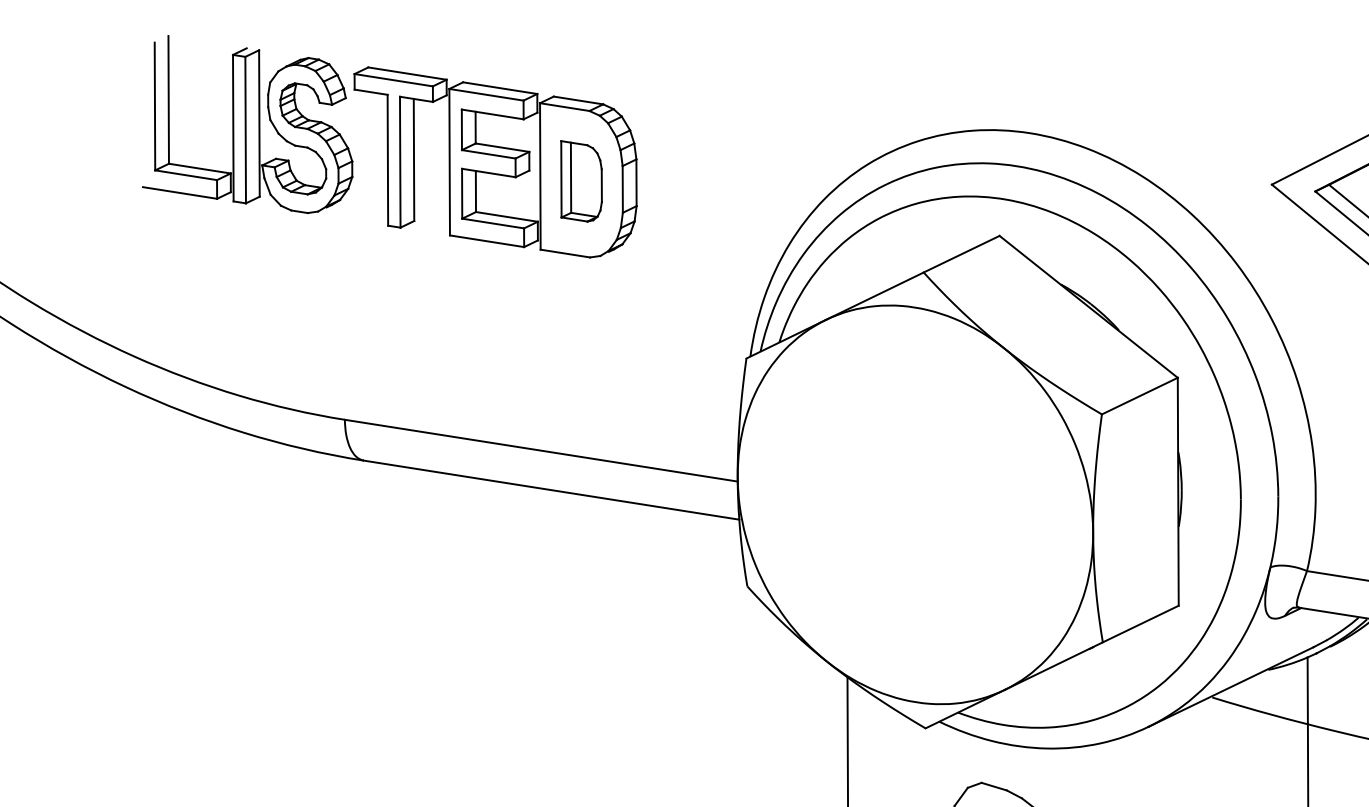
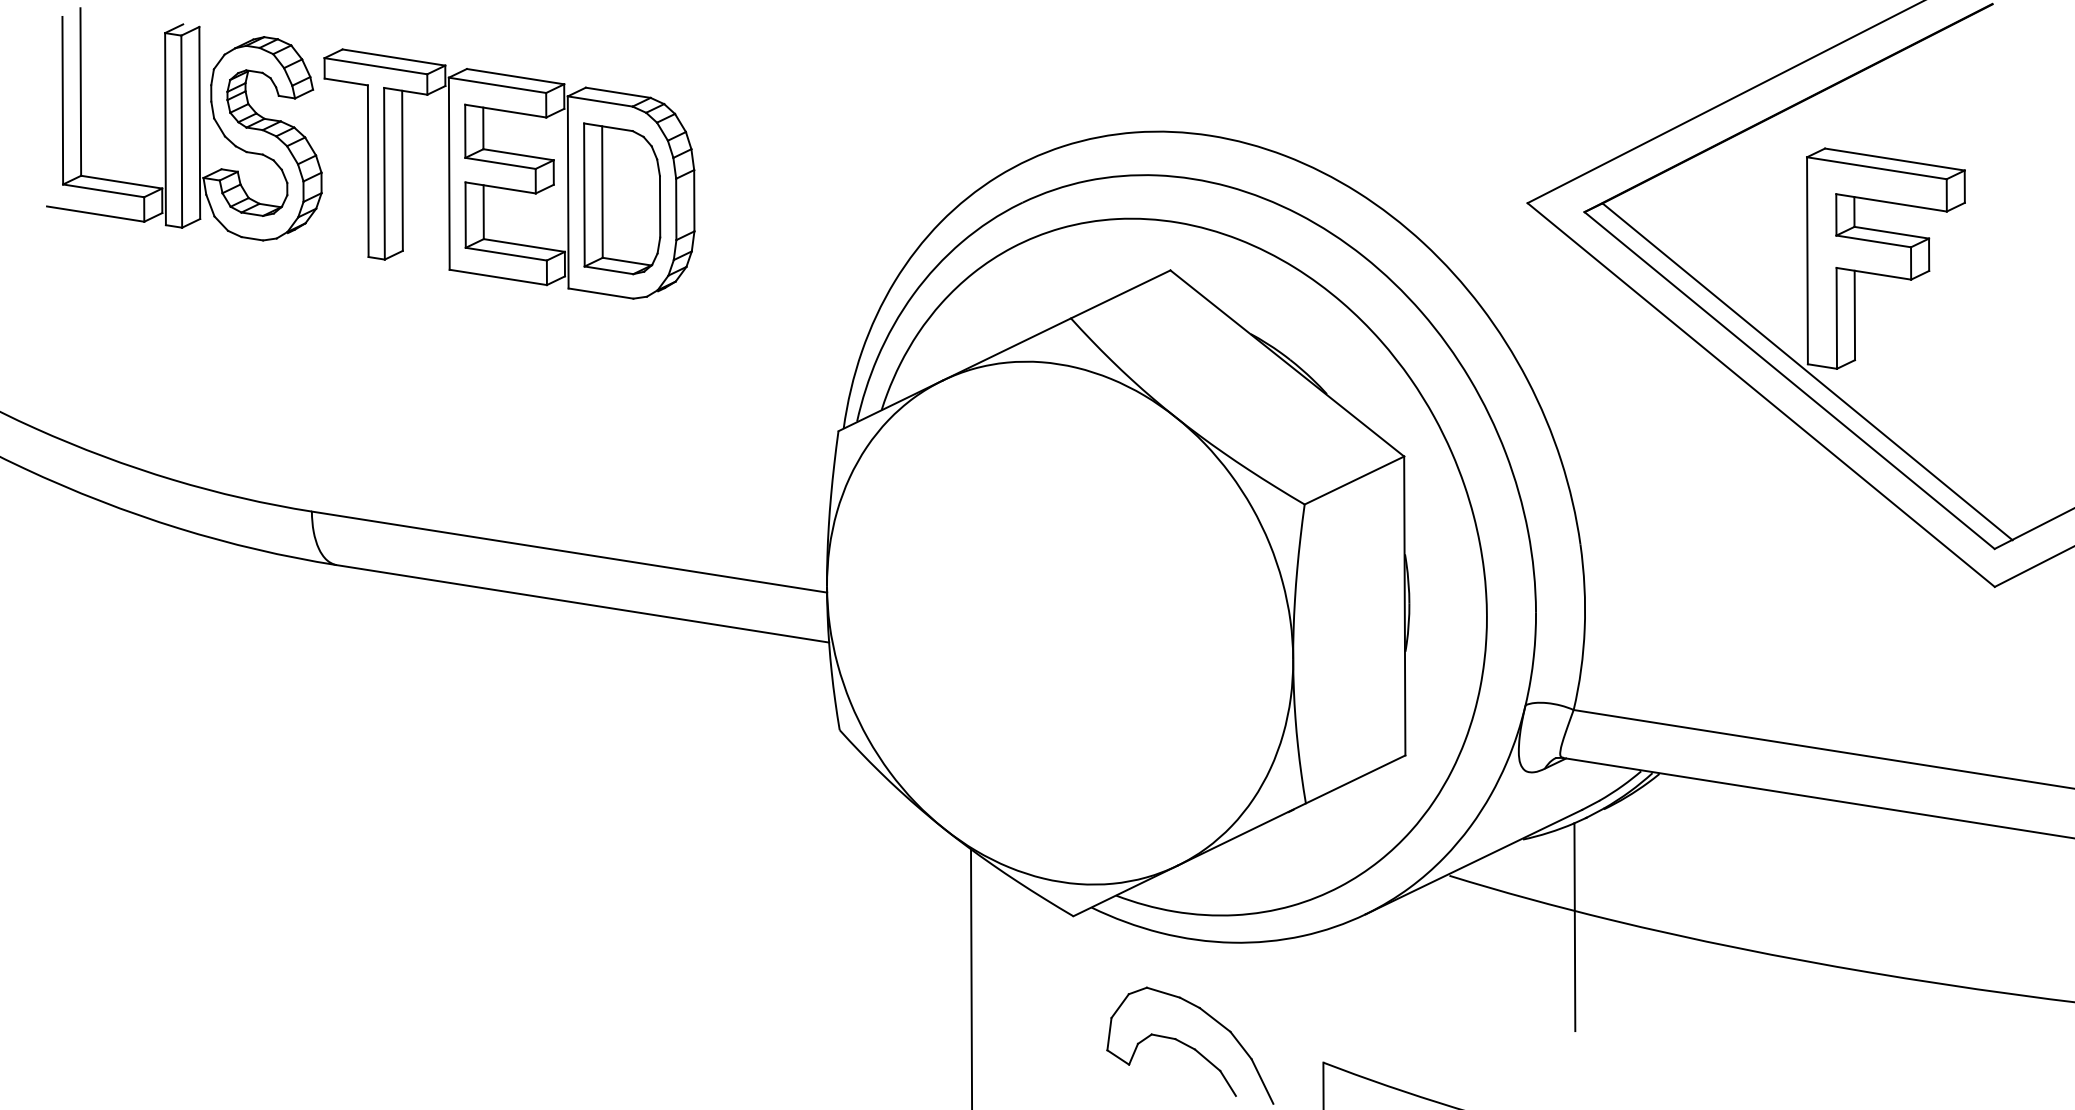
part: (581, 181) -> (622, 198), size x1.43

